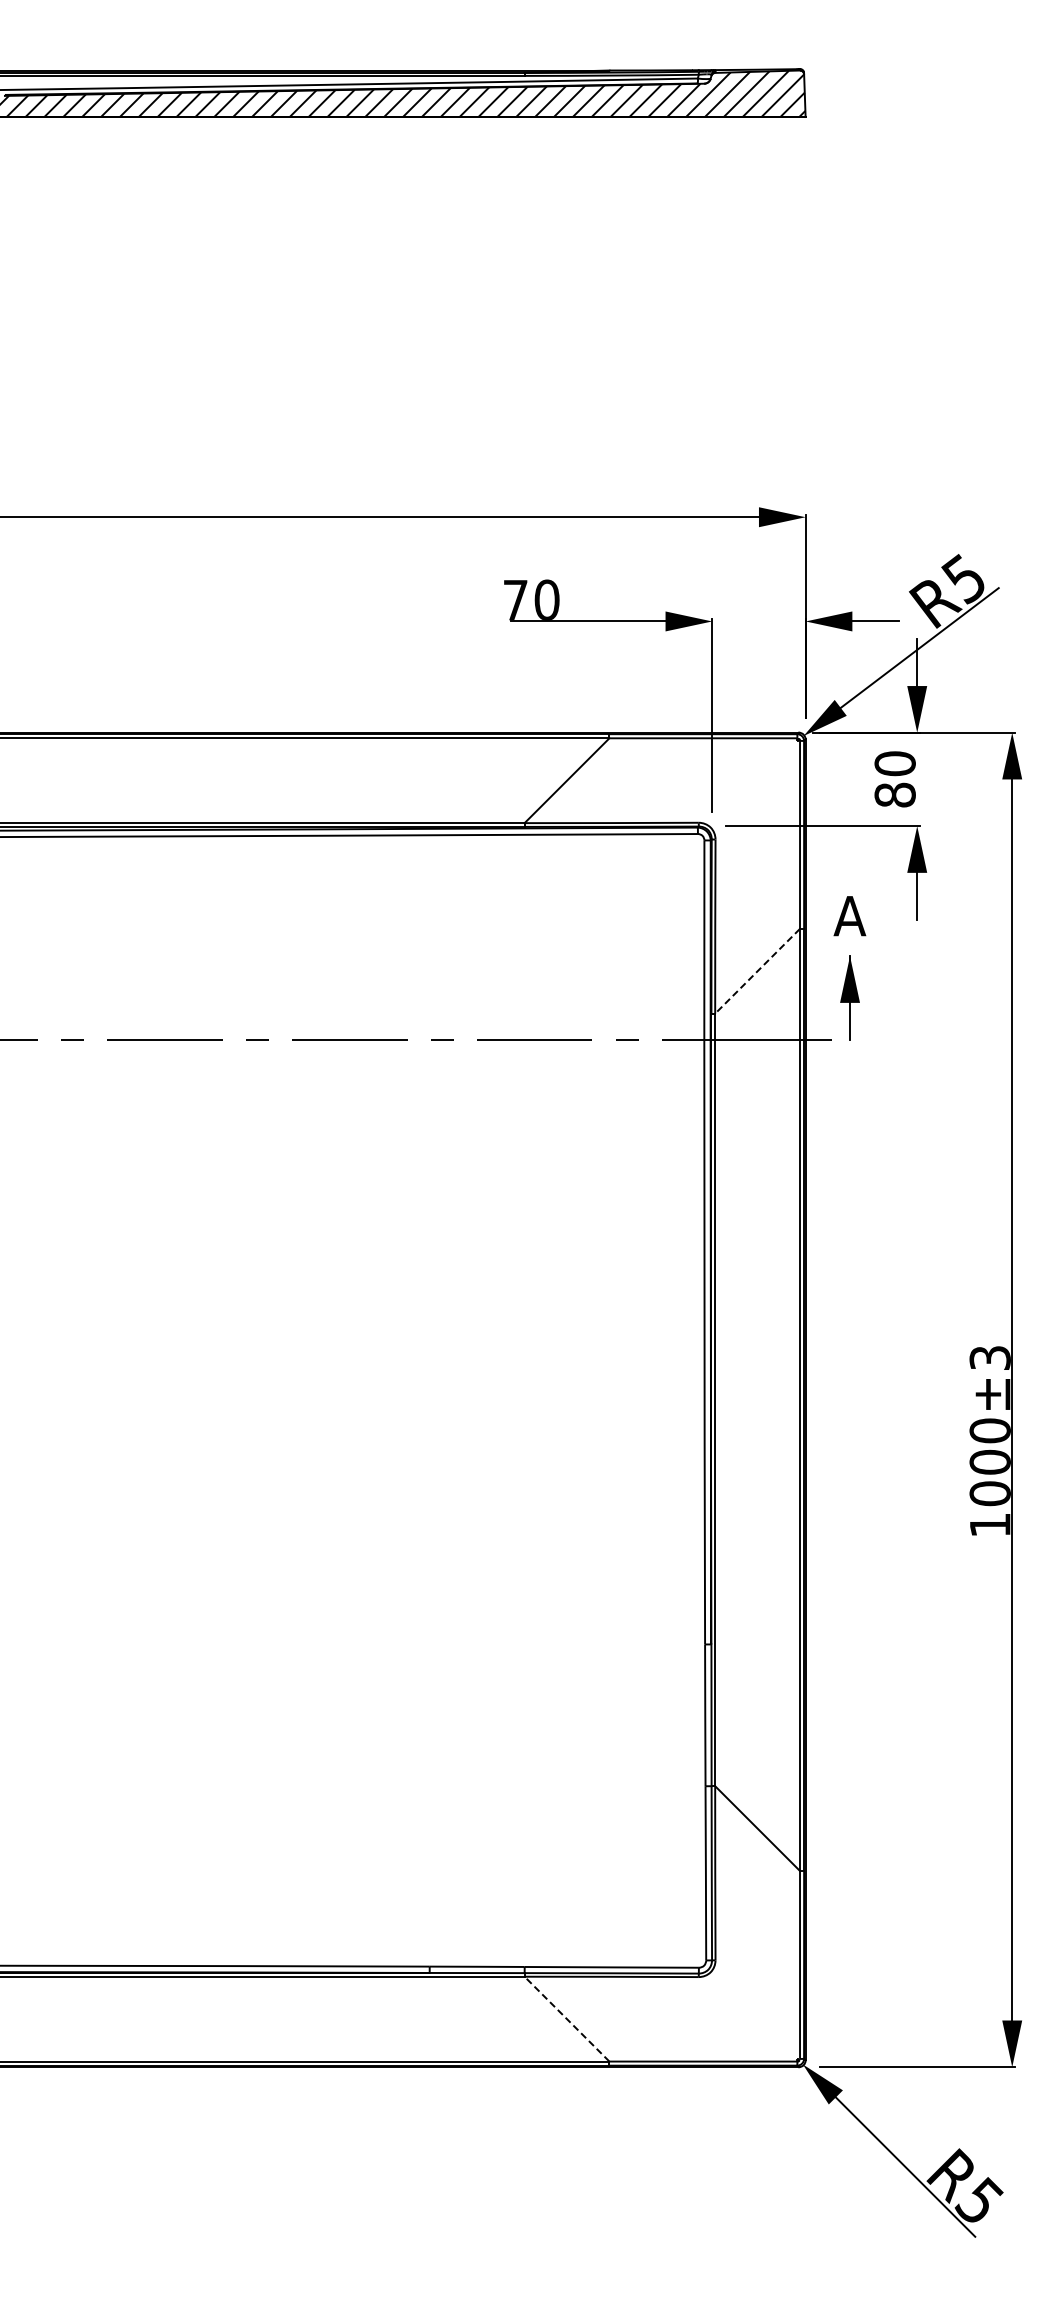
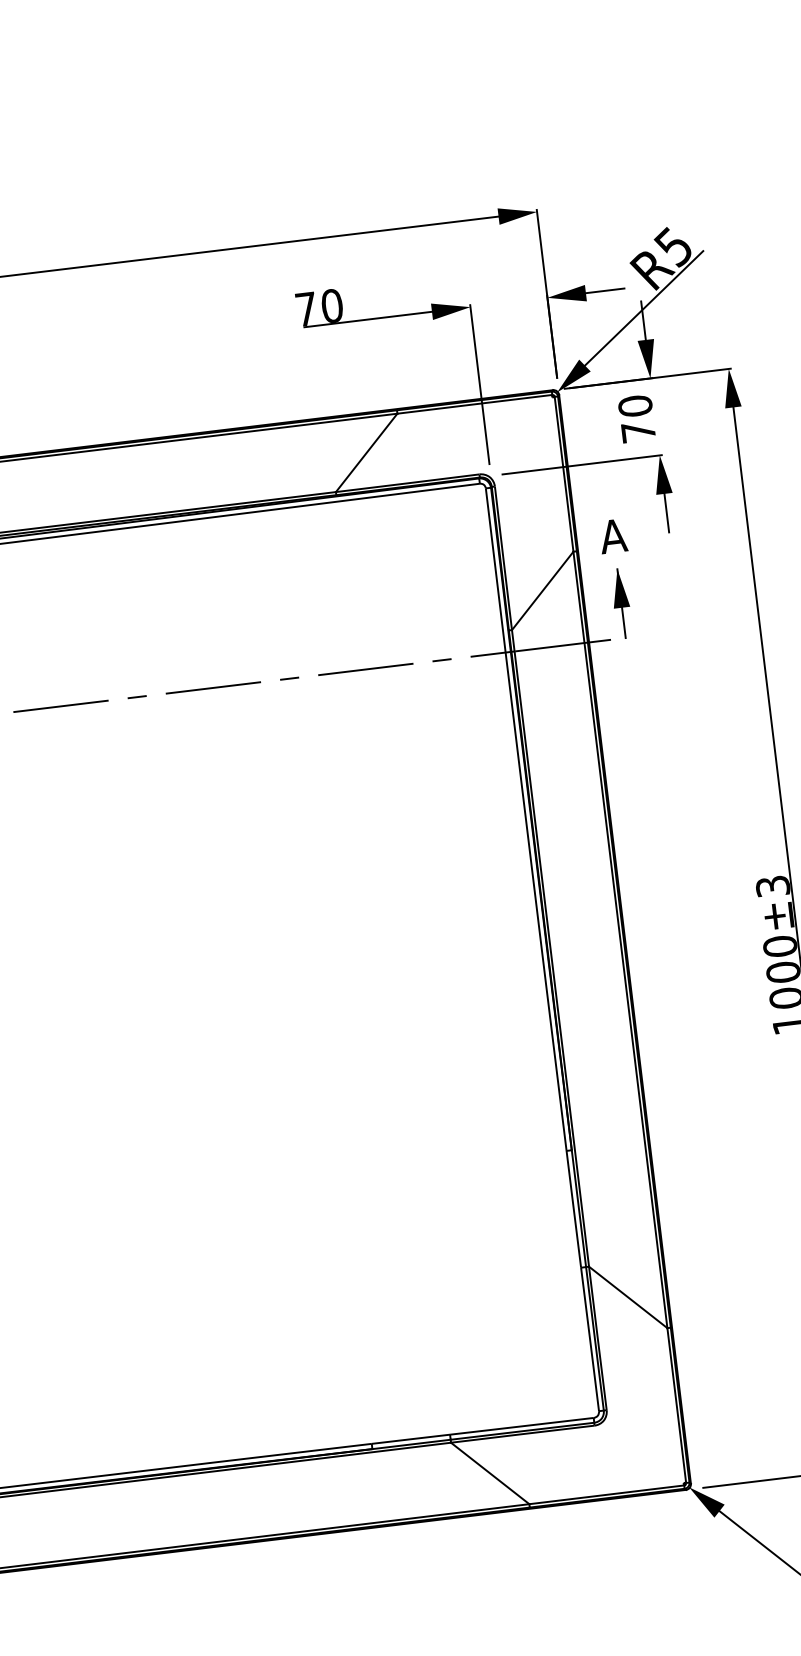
text: (894, 794) -> (637, 431), 80 -> 70
line: (757, 971) -> (542, 591), dashed -> solid
line: (567, 2019) -> (490, 1473), dashed -> solid

